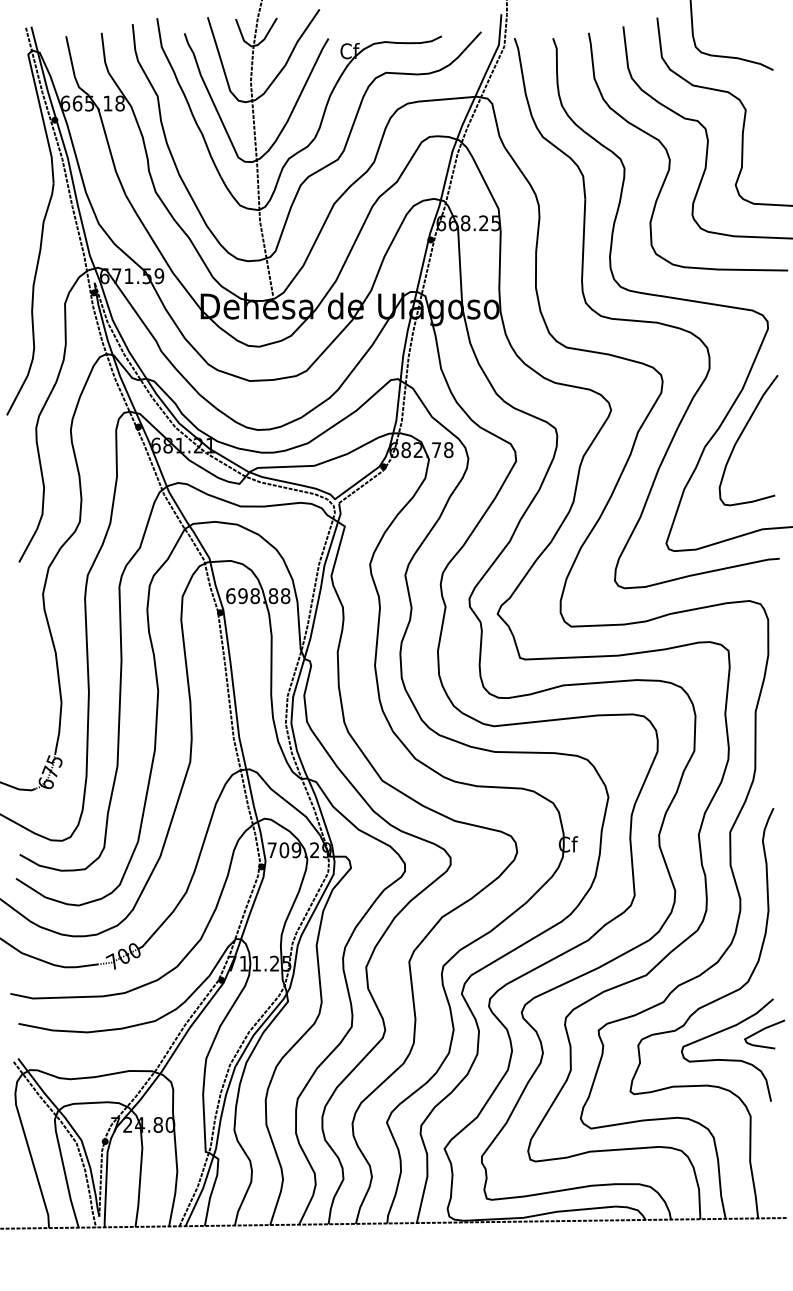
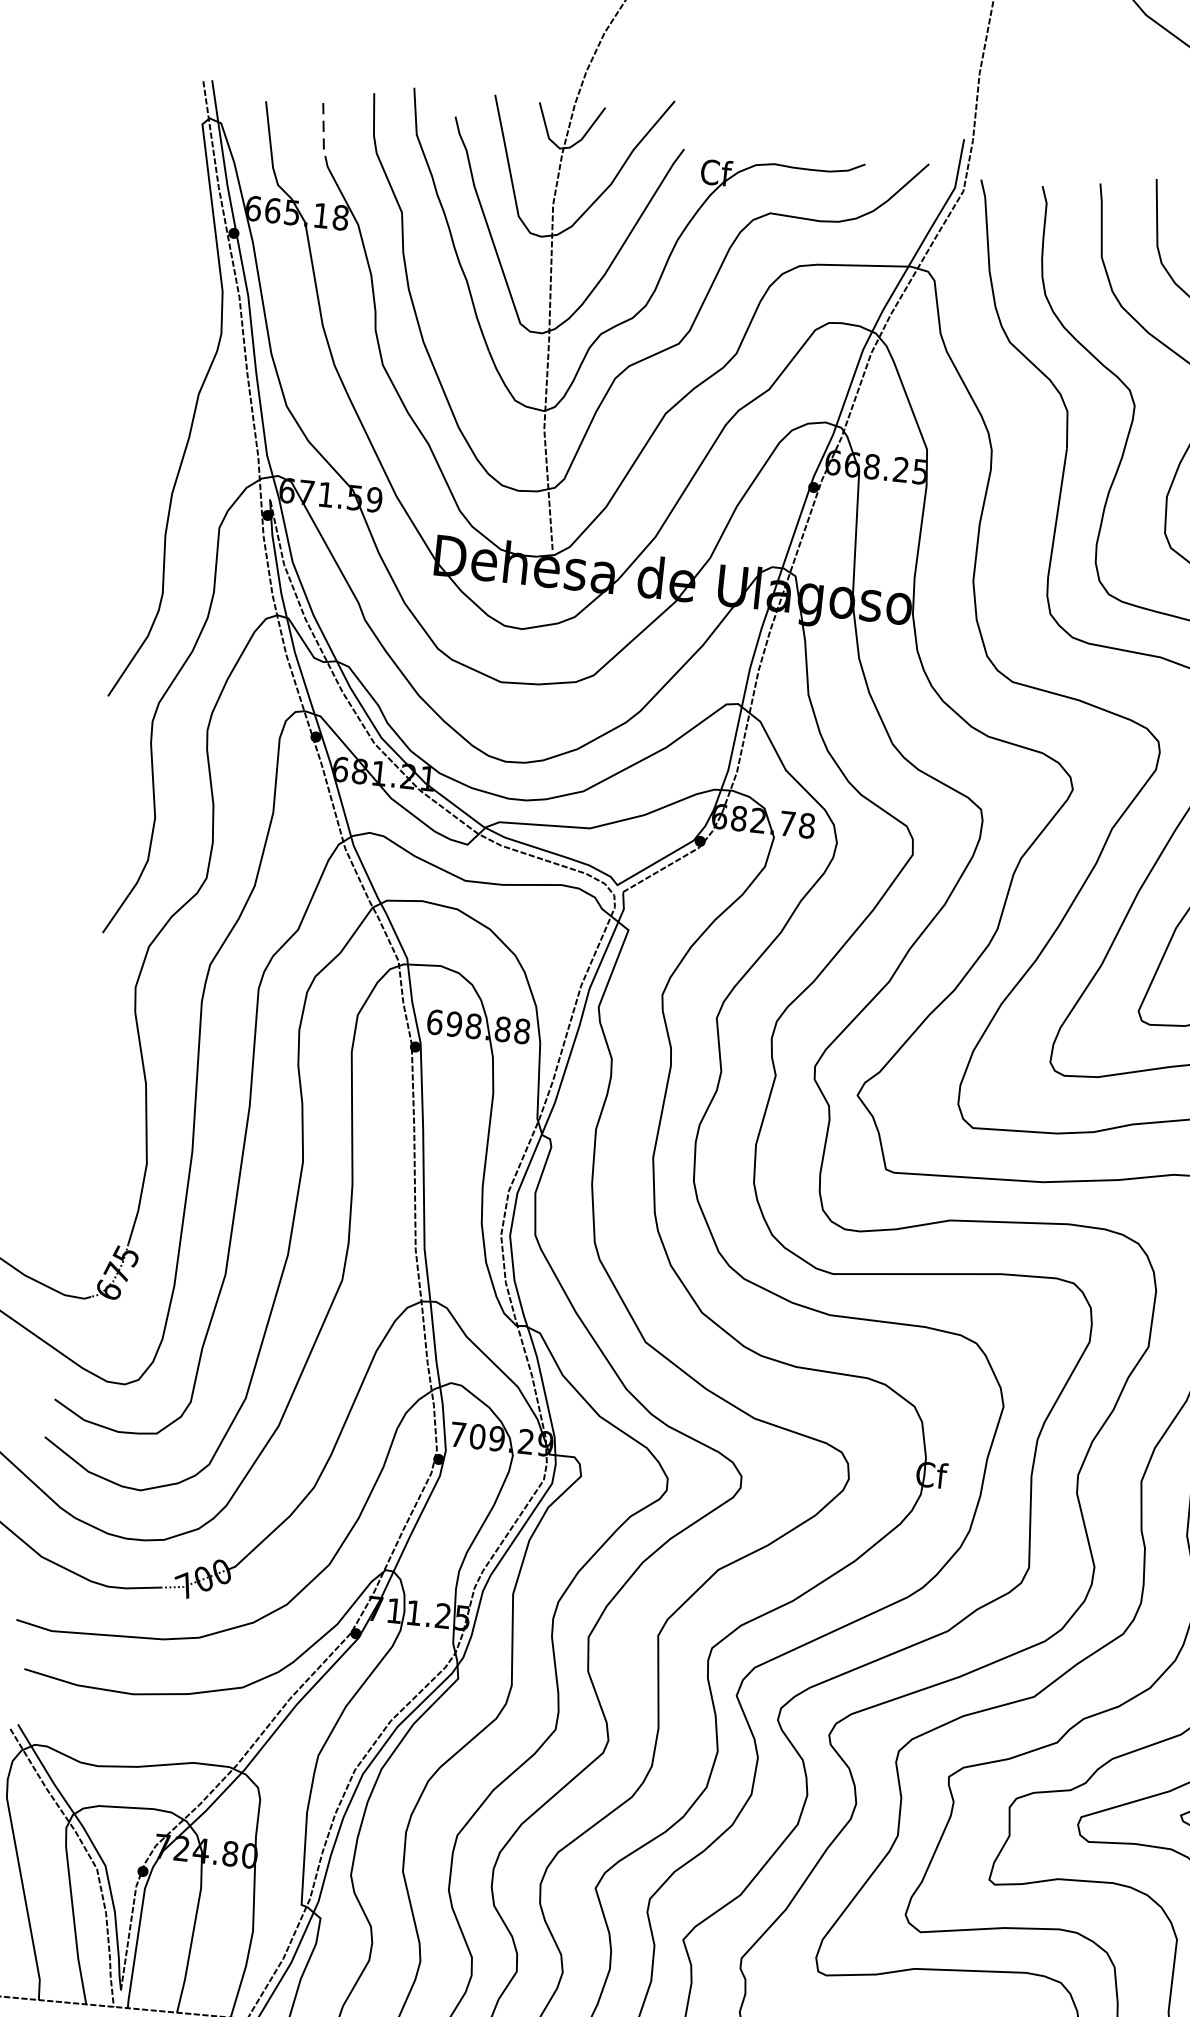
line: (104, 53) -> (324, 135), solid -> dashed

